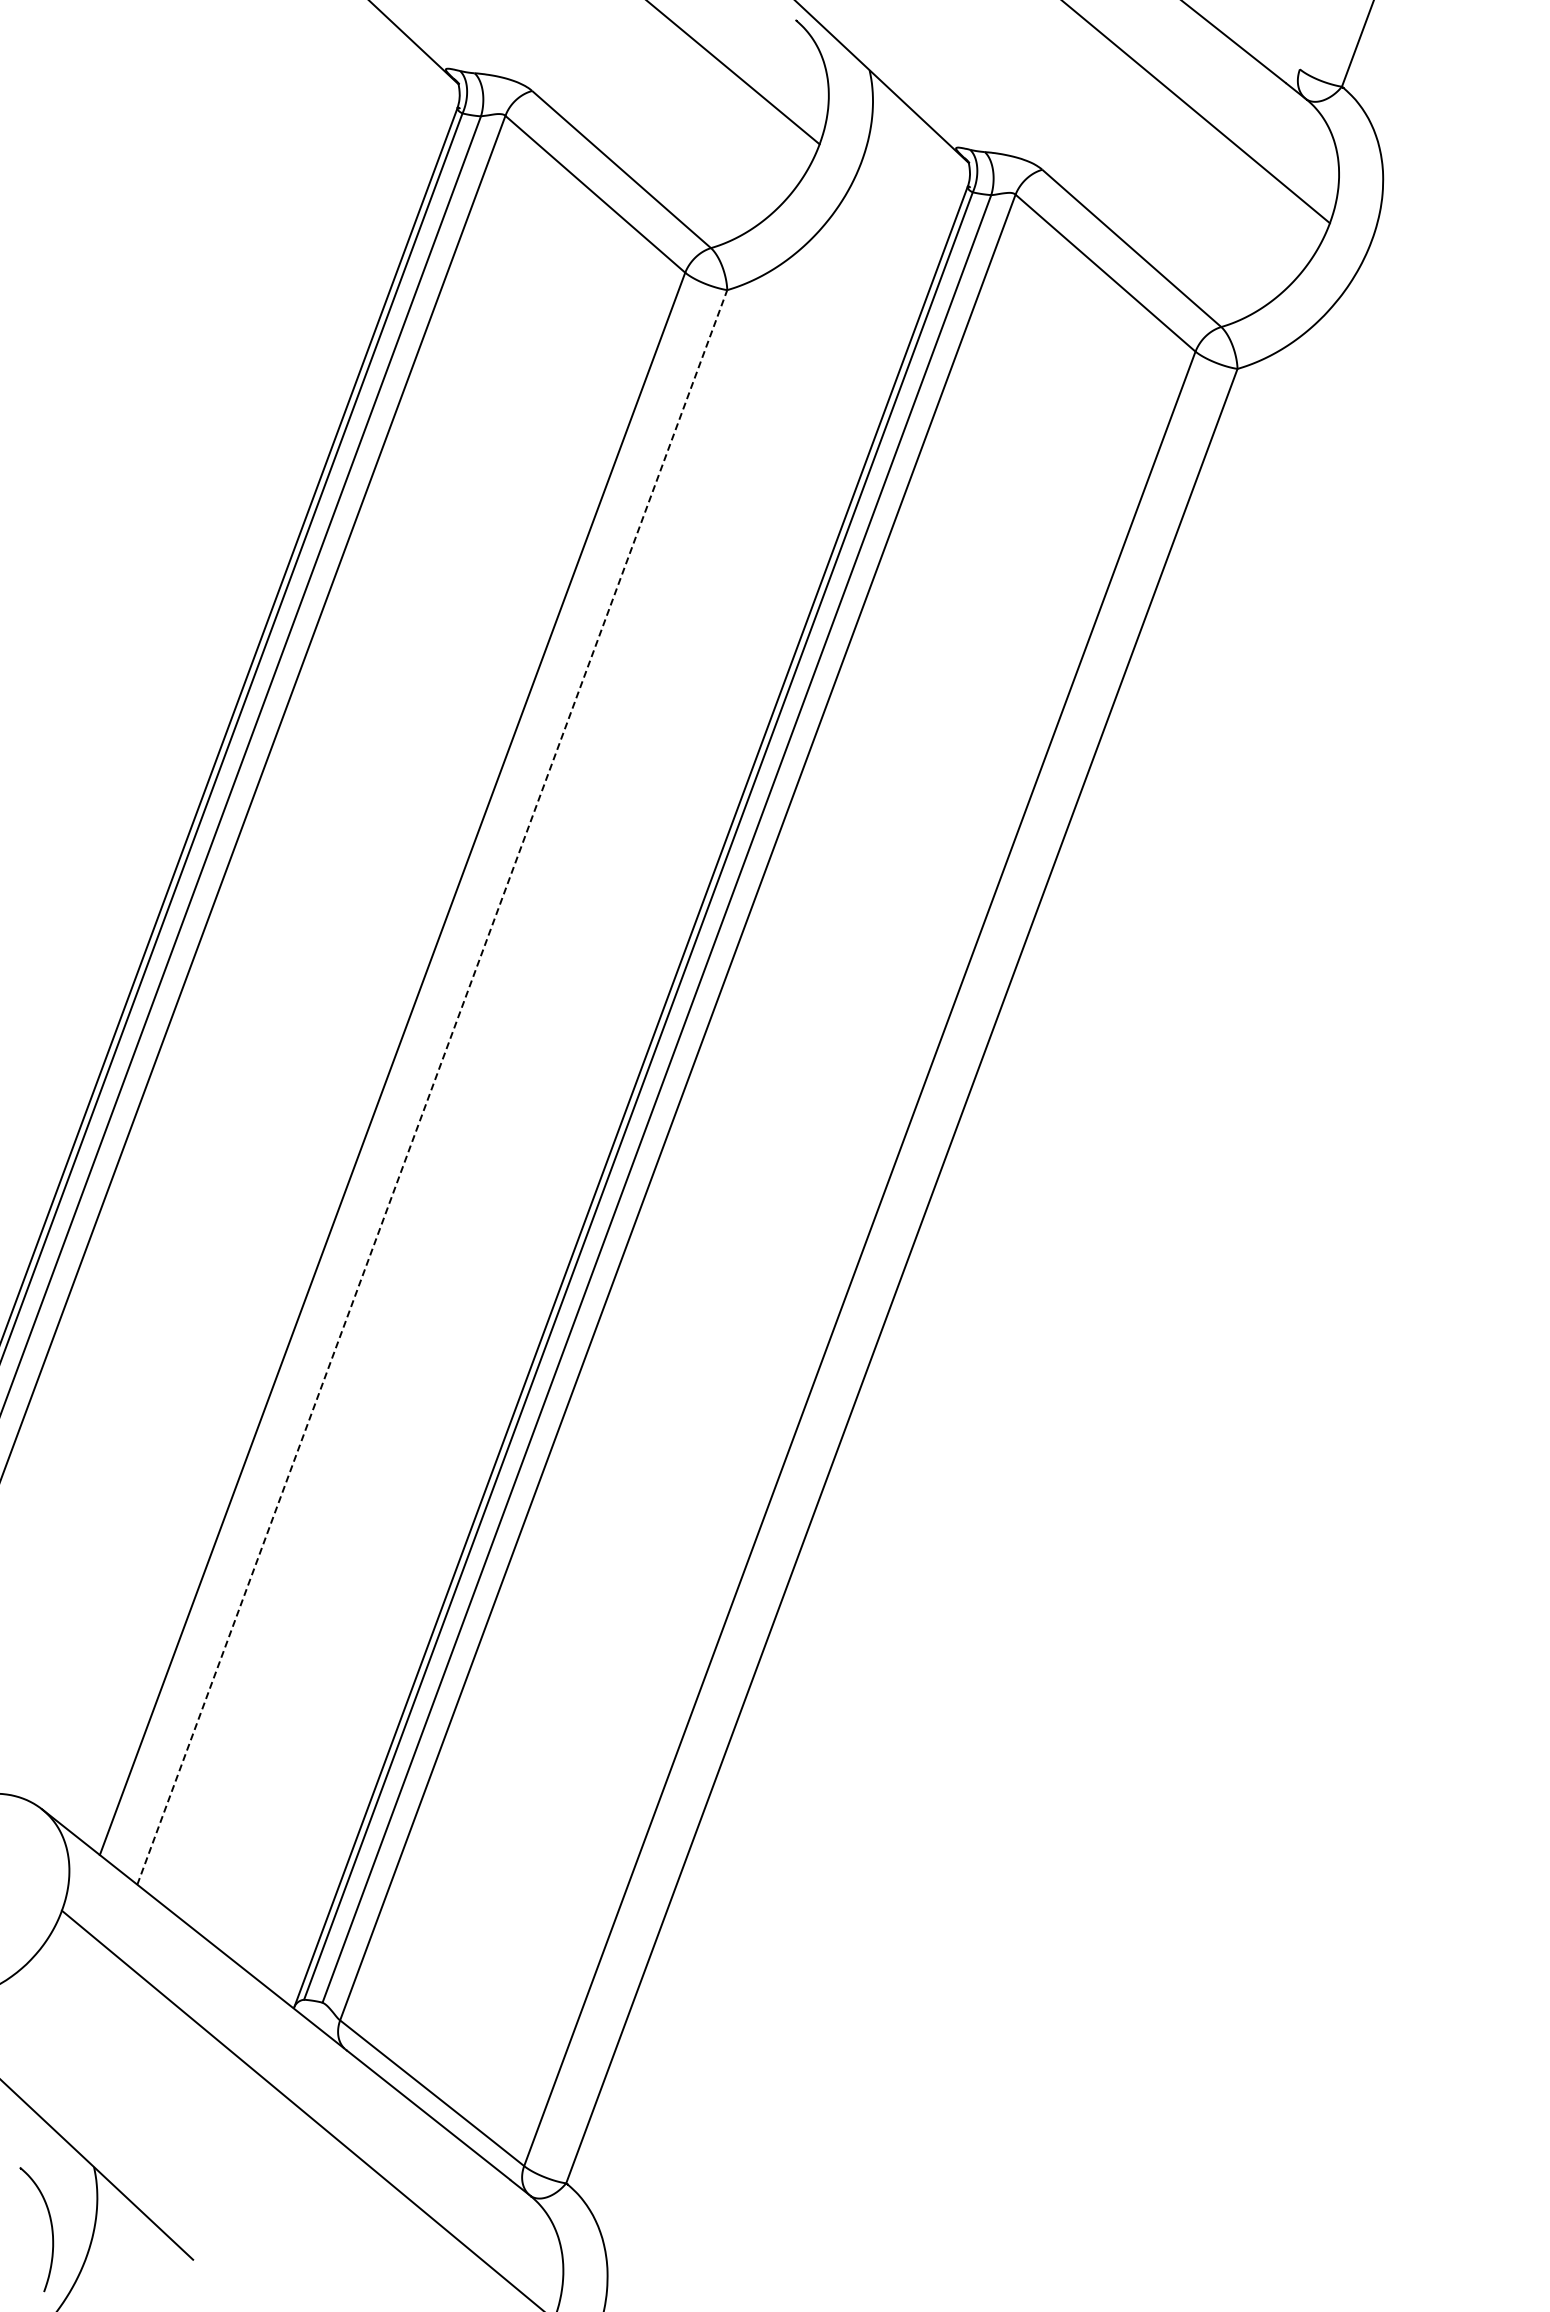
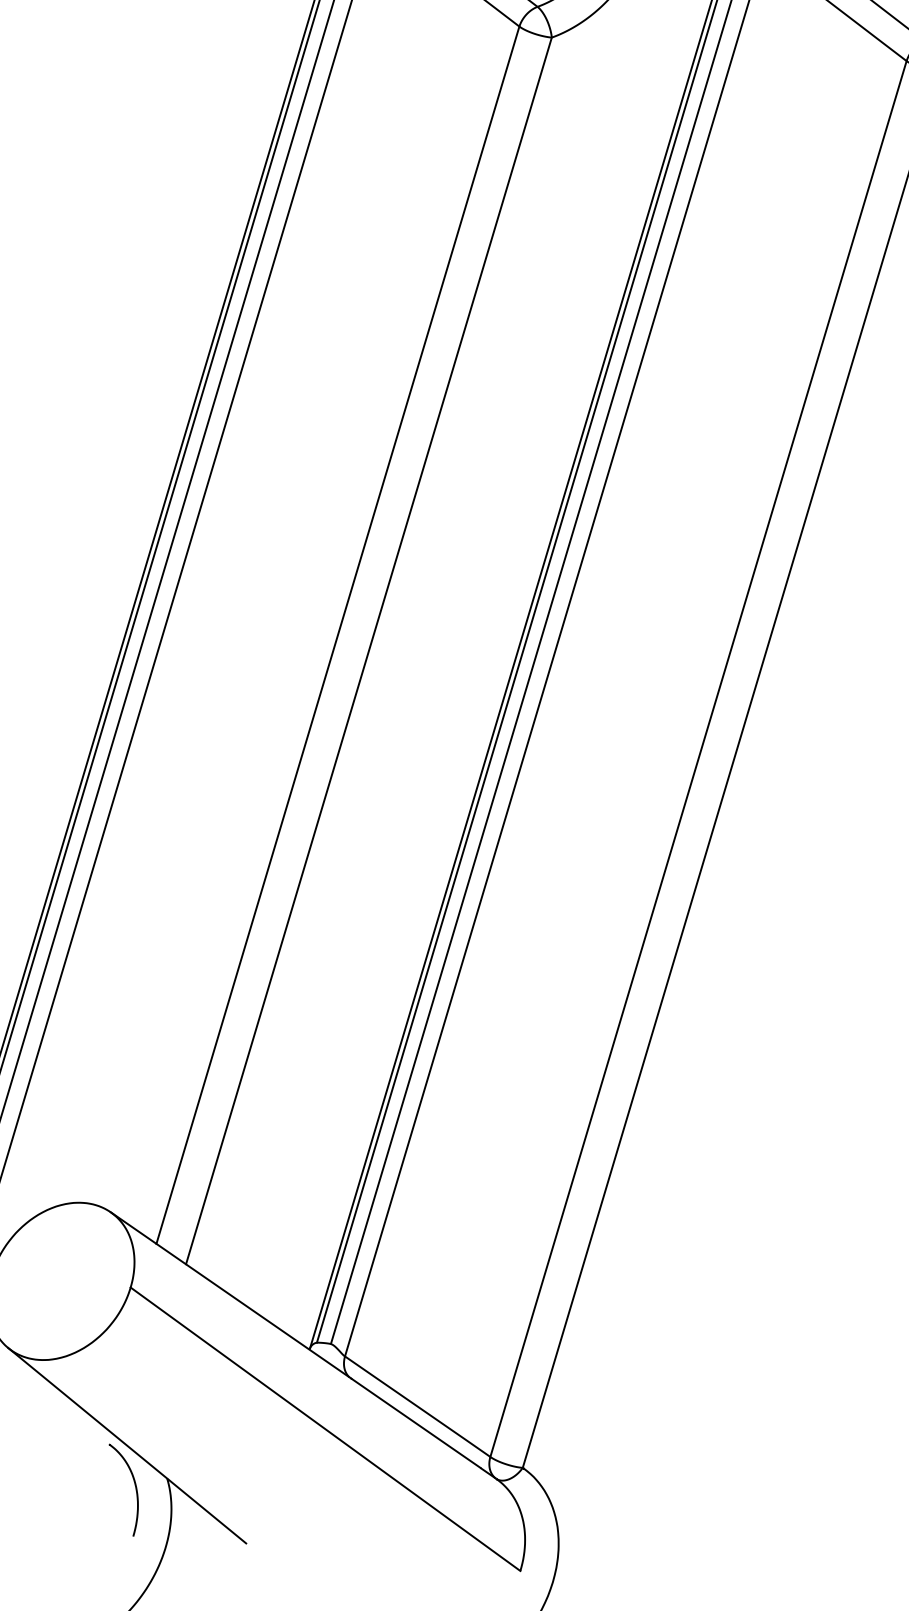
line: (432, 1086) -> (369, 650), dashed -> solid
curve: (50, 2224) -> (134, 1485), moved

